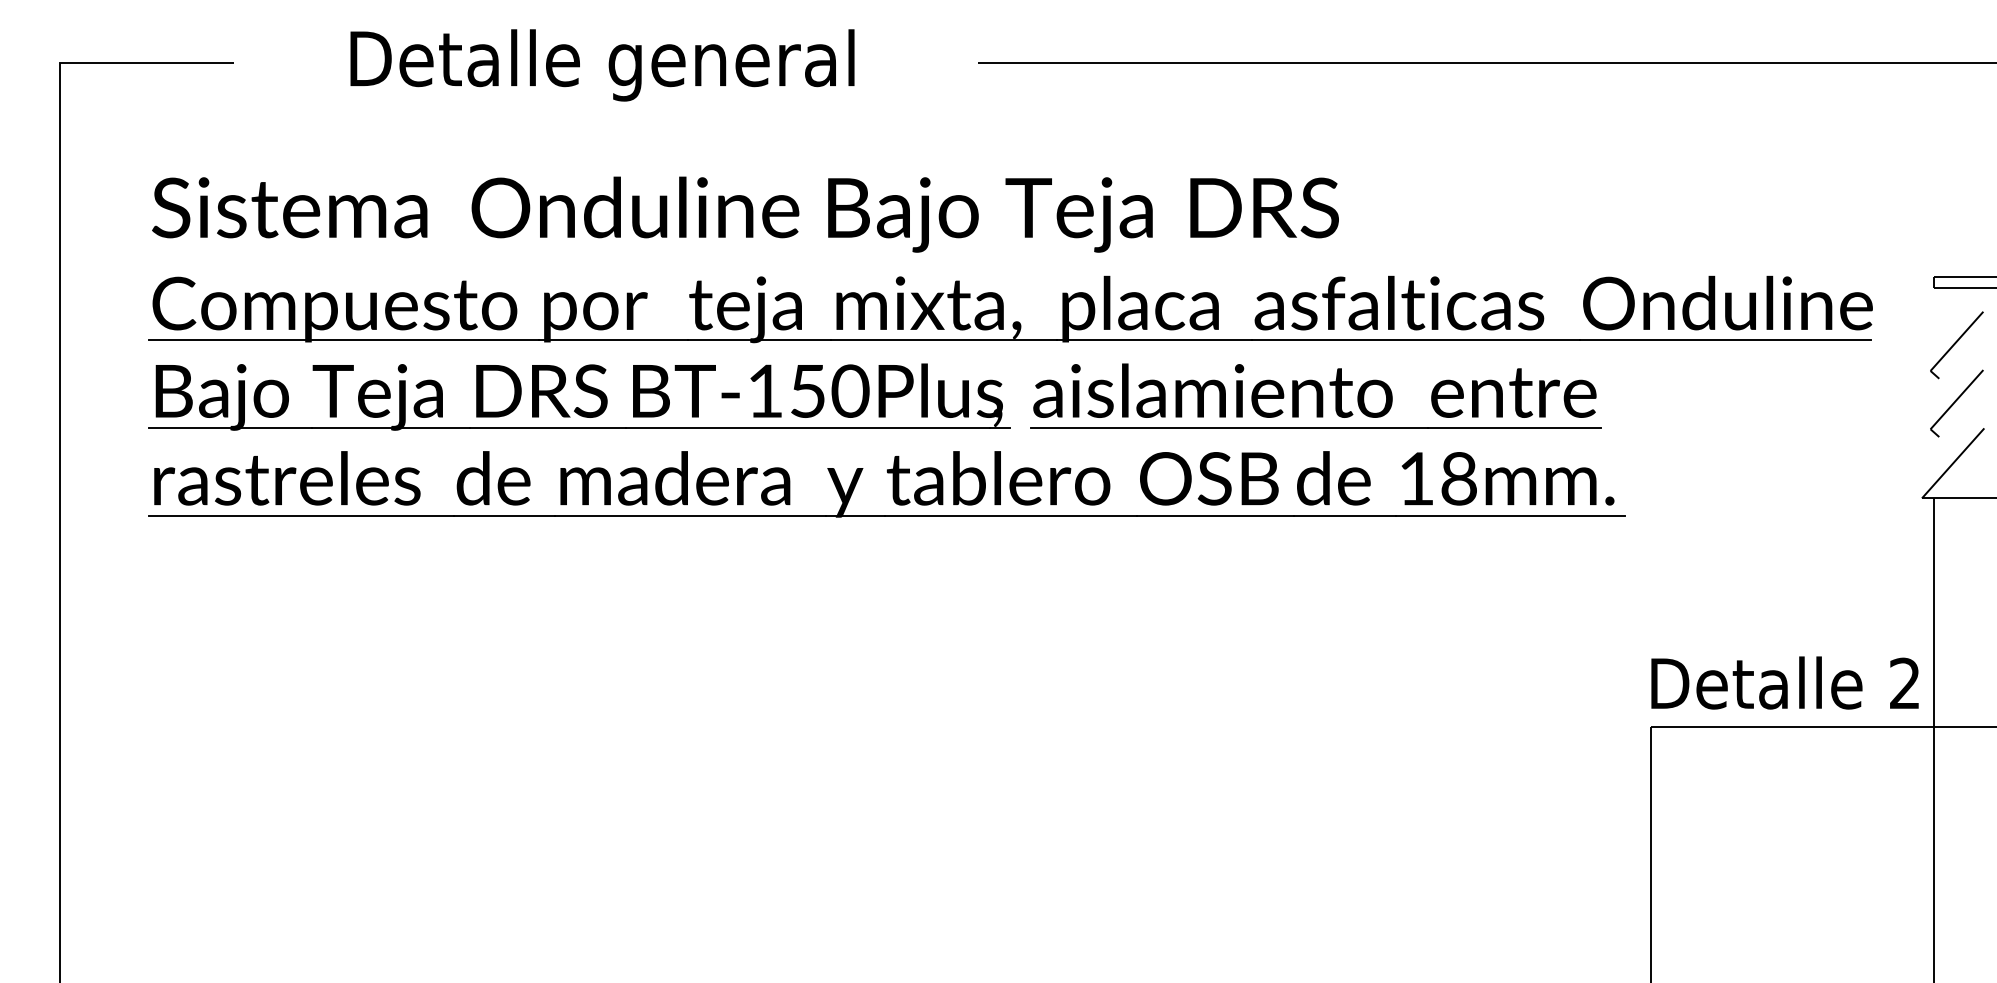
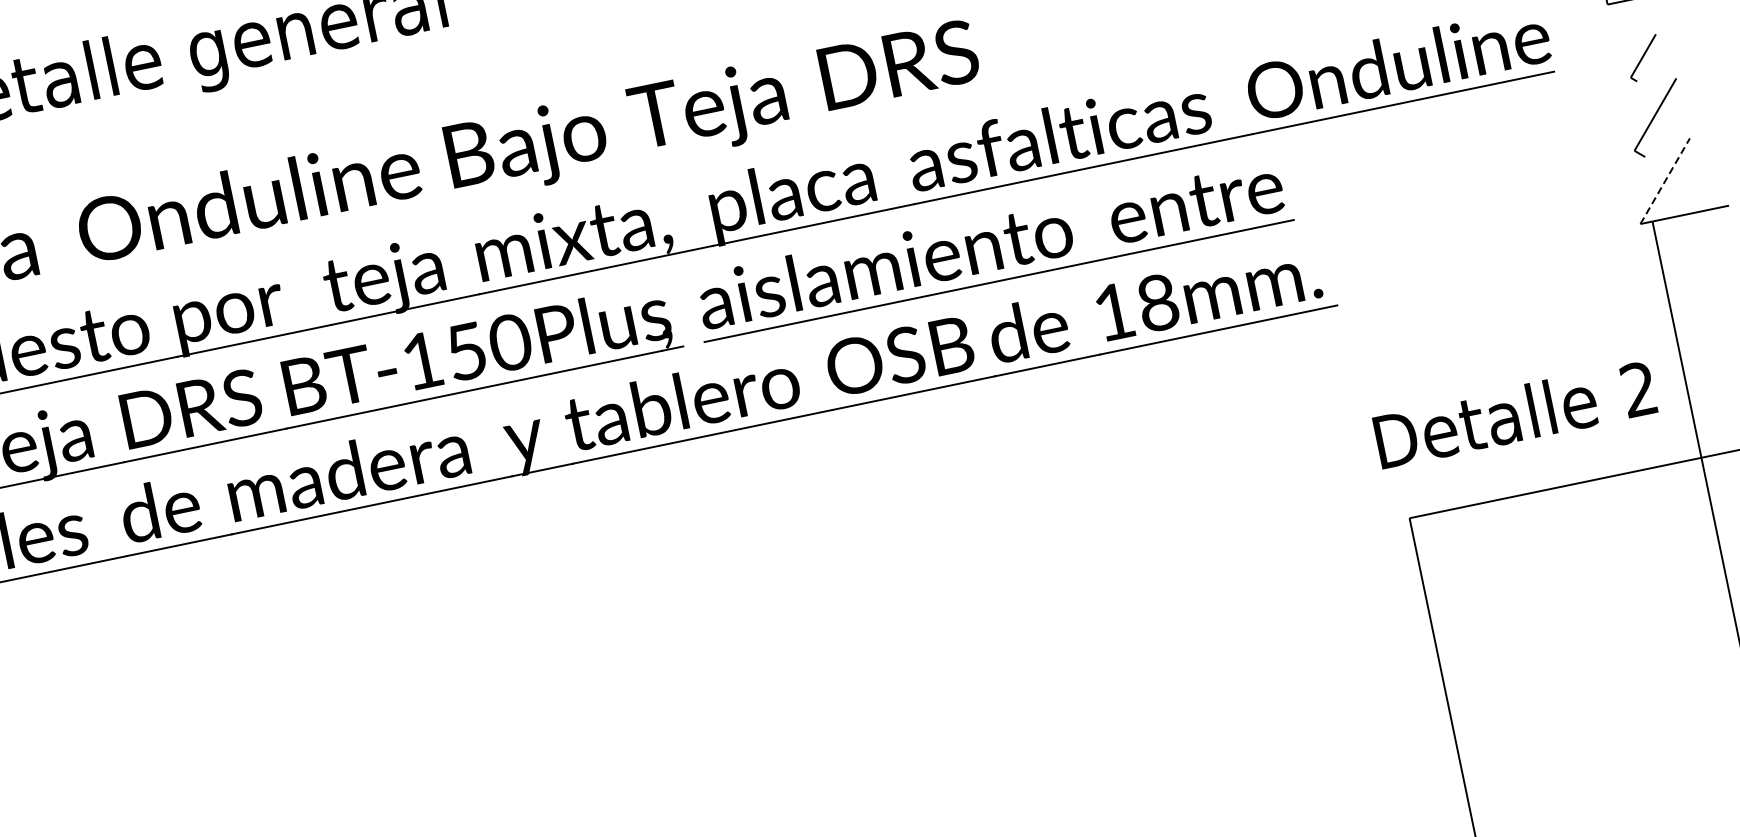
part: (1956, 345) -> (1643, 58), size x0.6
line: (1953, 463) -> (1665, 181), solid -> dashed
text: (1784, 682) -> (1514, 414), moved

